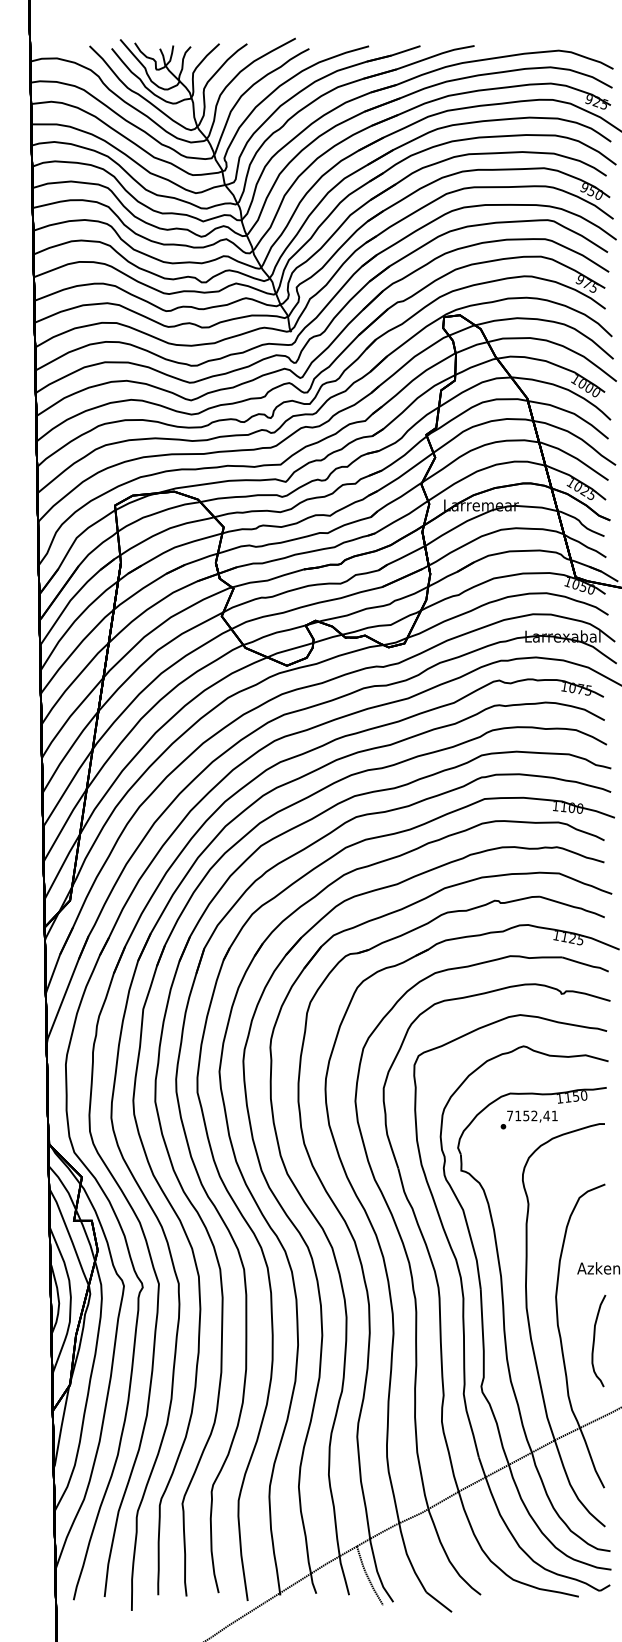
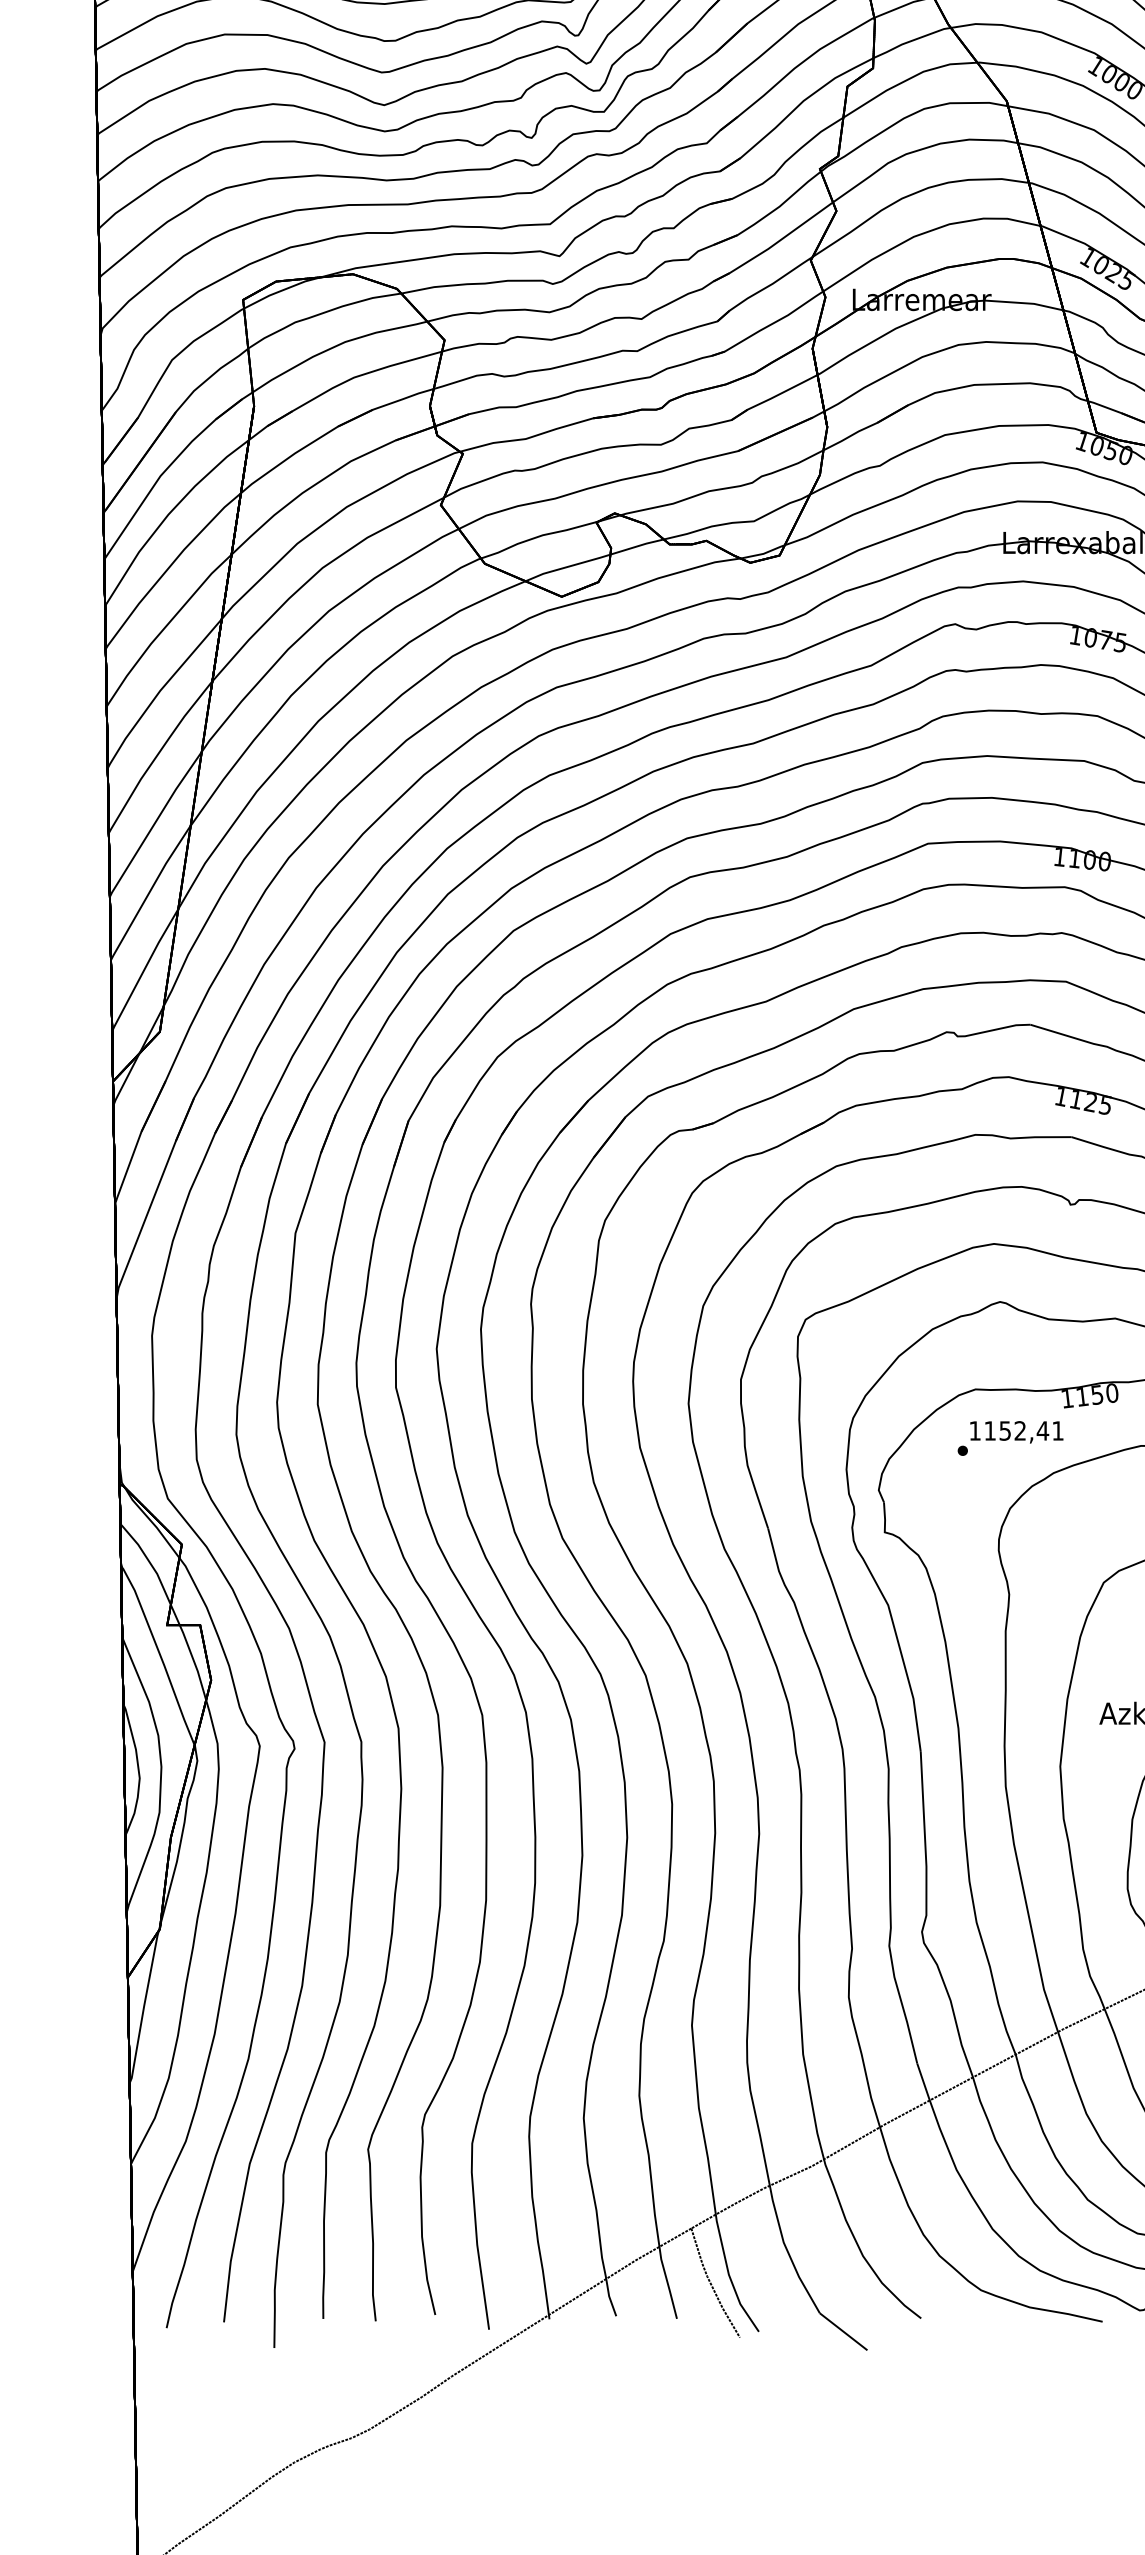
text: (509, 1115) -> (974, 1430), 7152,41 -> 1152,41

